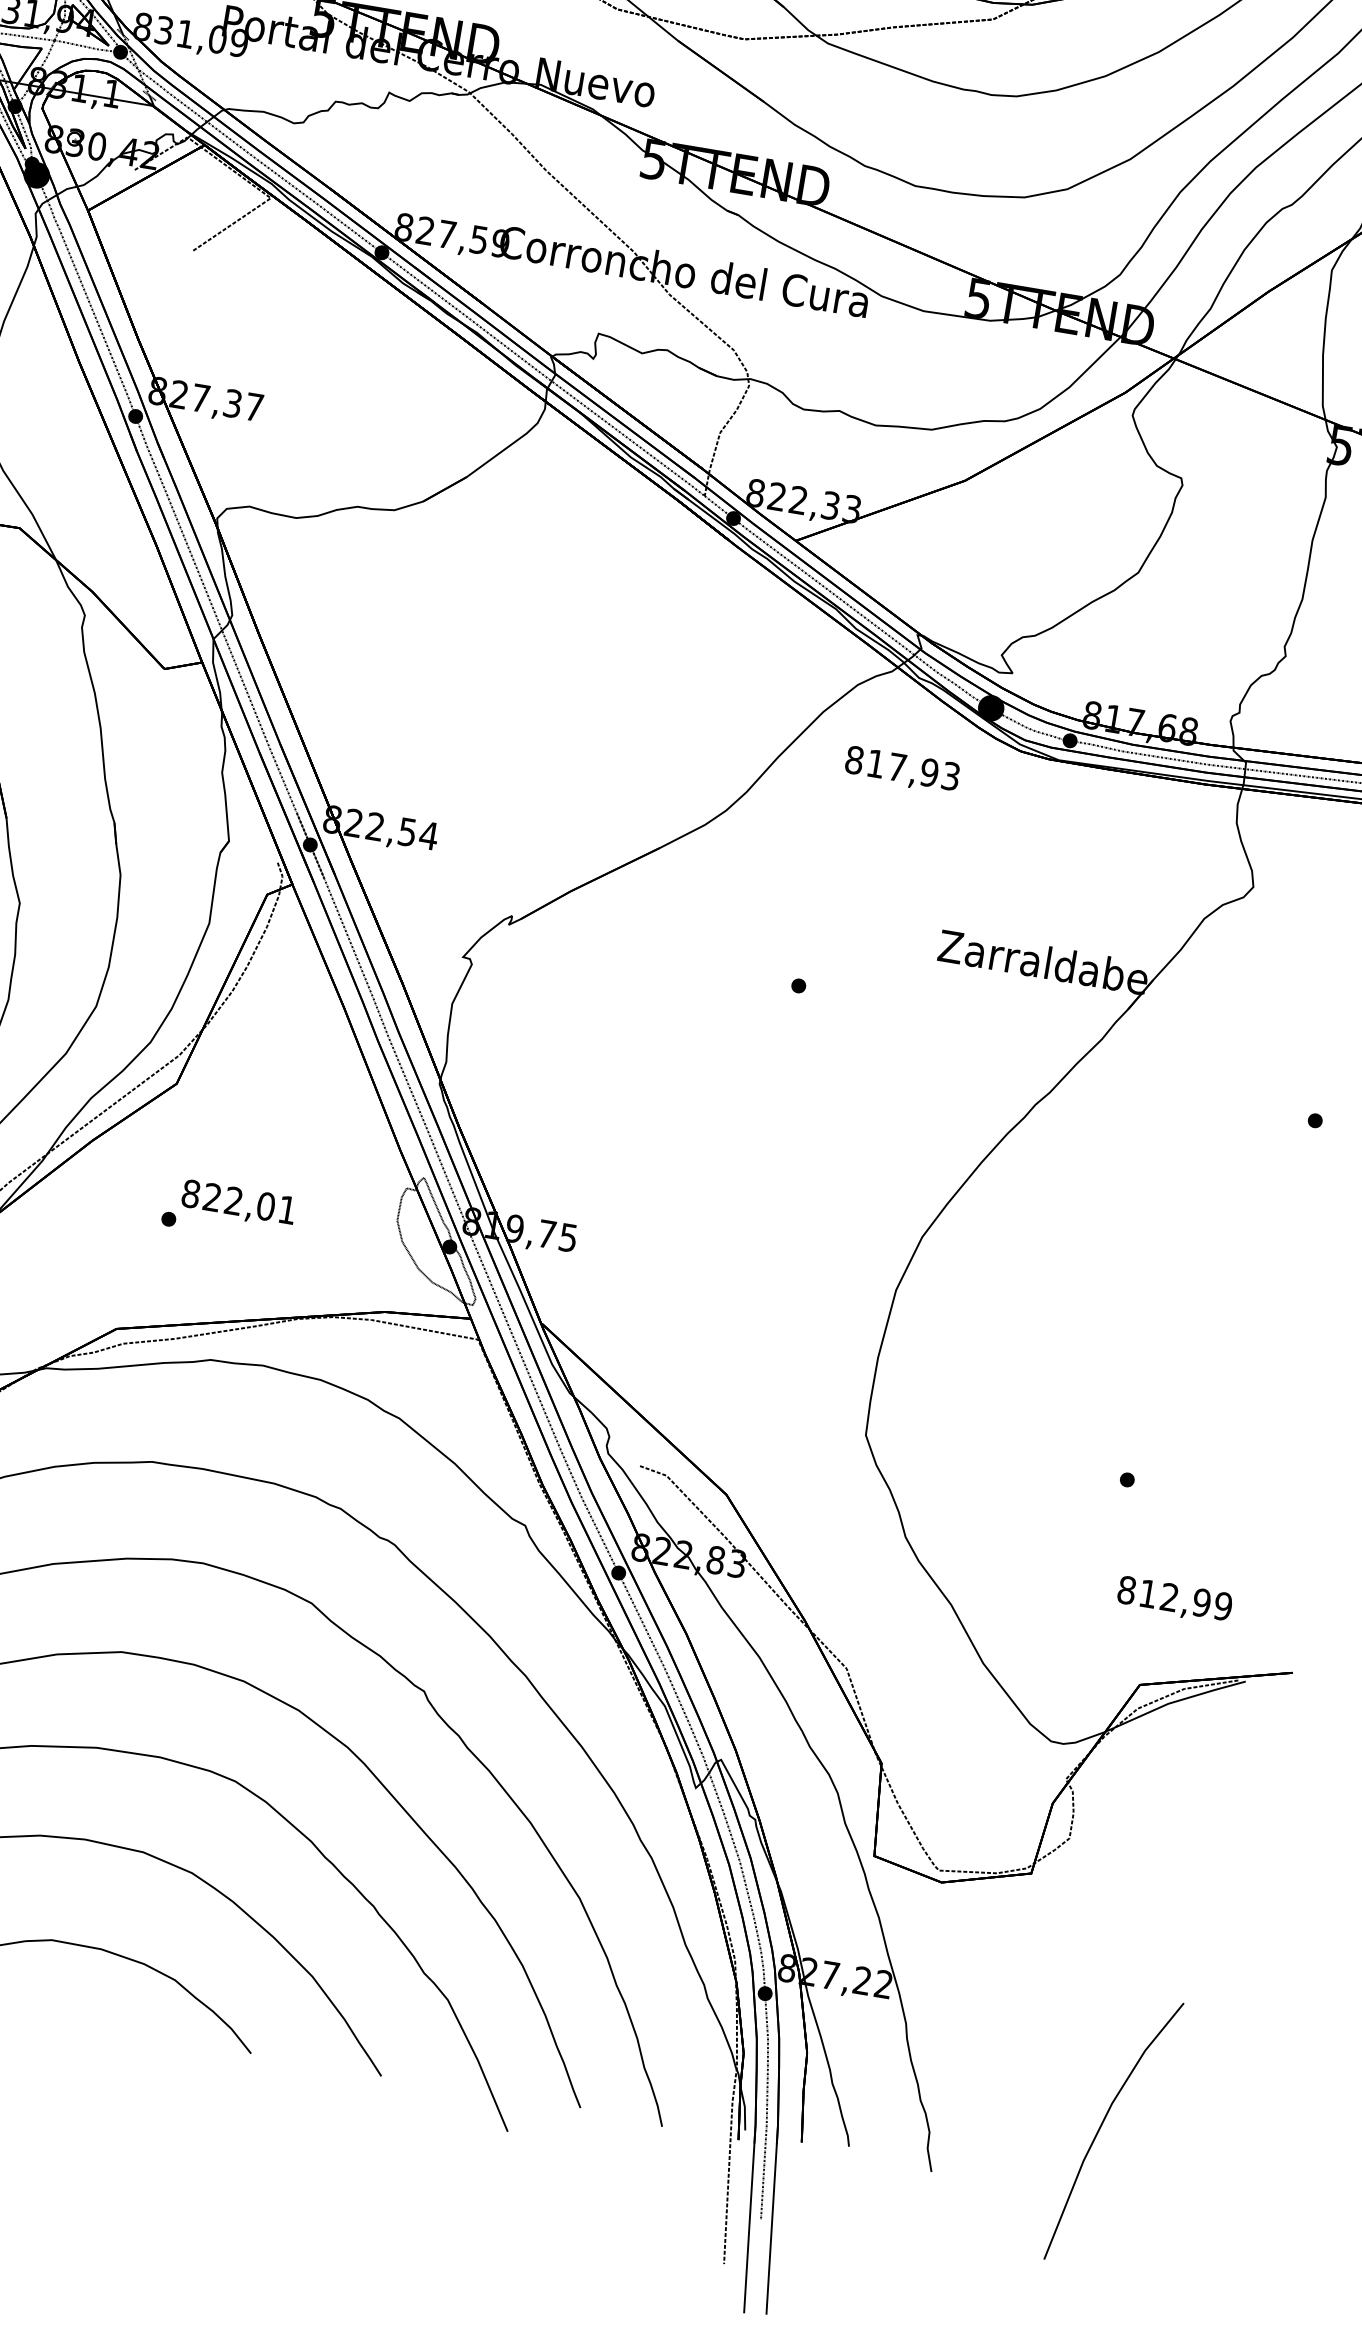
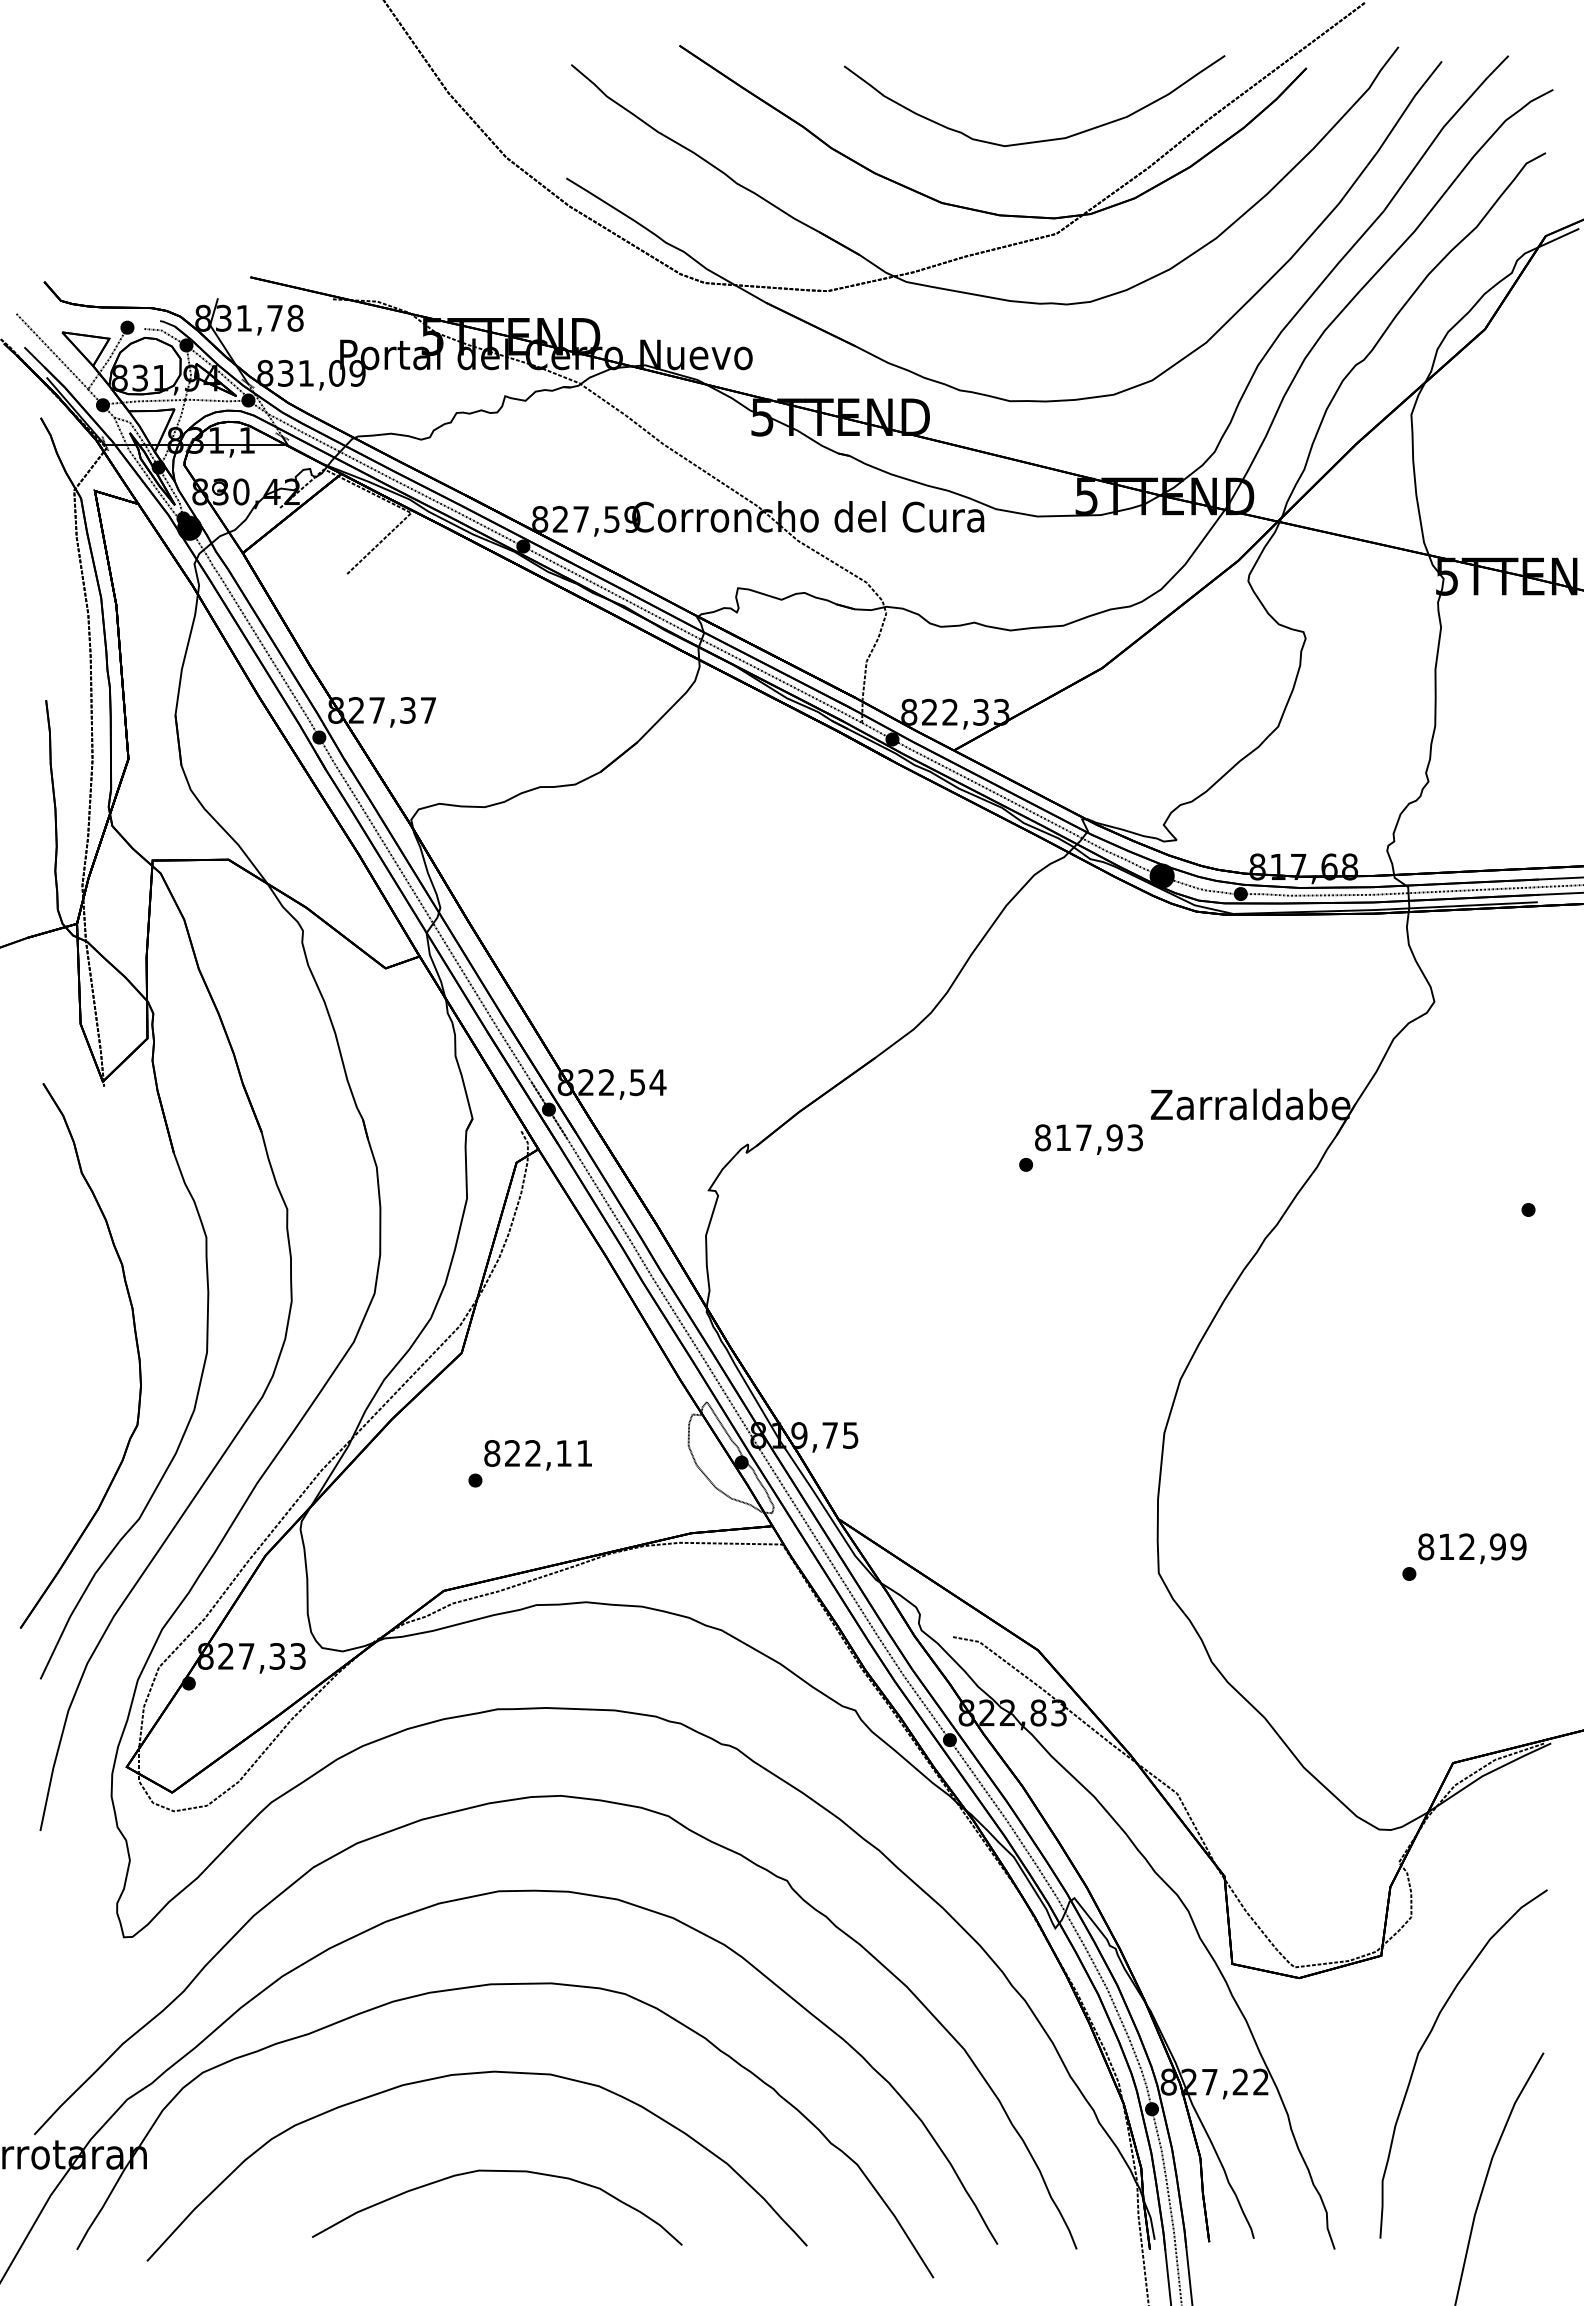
text: (901, 769) -> (1088, 1139), moved
text: (266, 1206) -> (564, 1453), 822,01 -> 822,11
text: (1174, 1600) -> (1472, 1548), moved
curve: (1062, 1972) -> (1425, 2043), added

